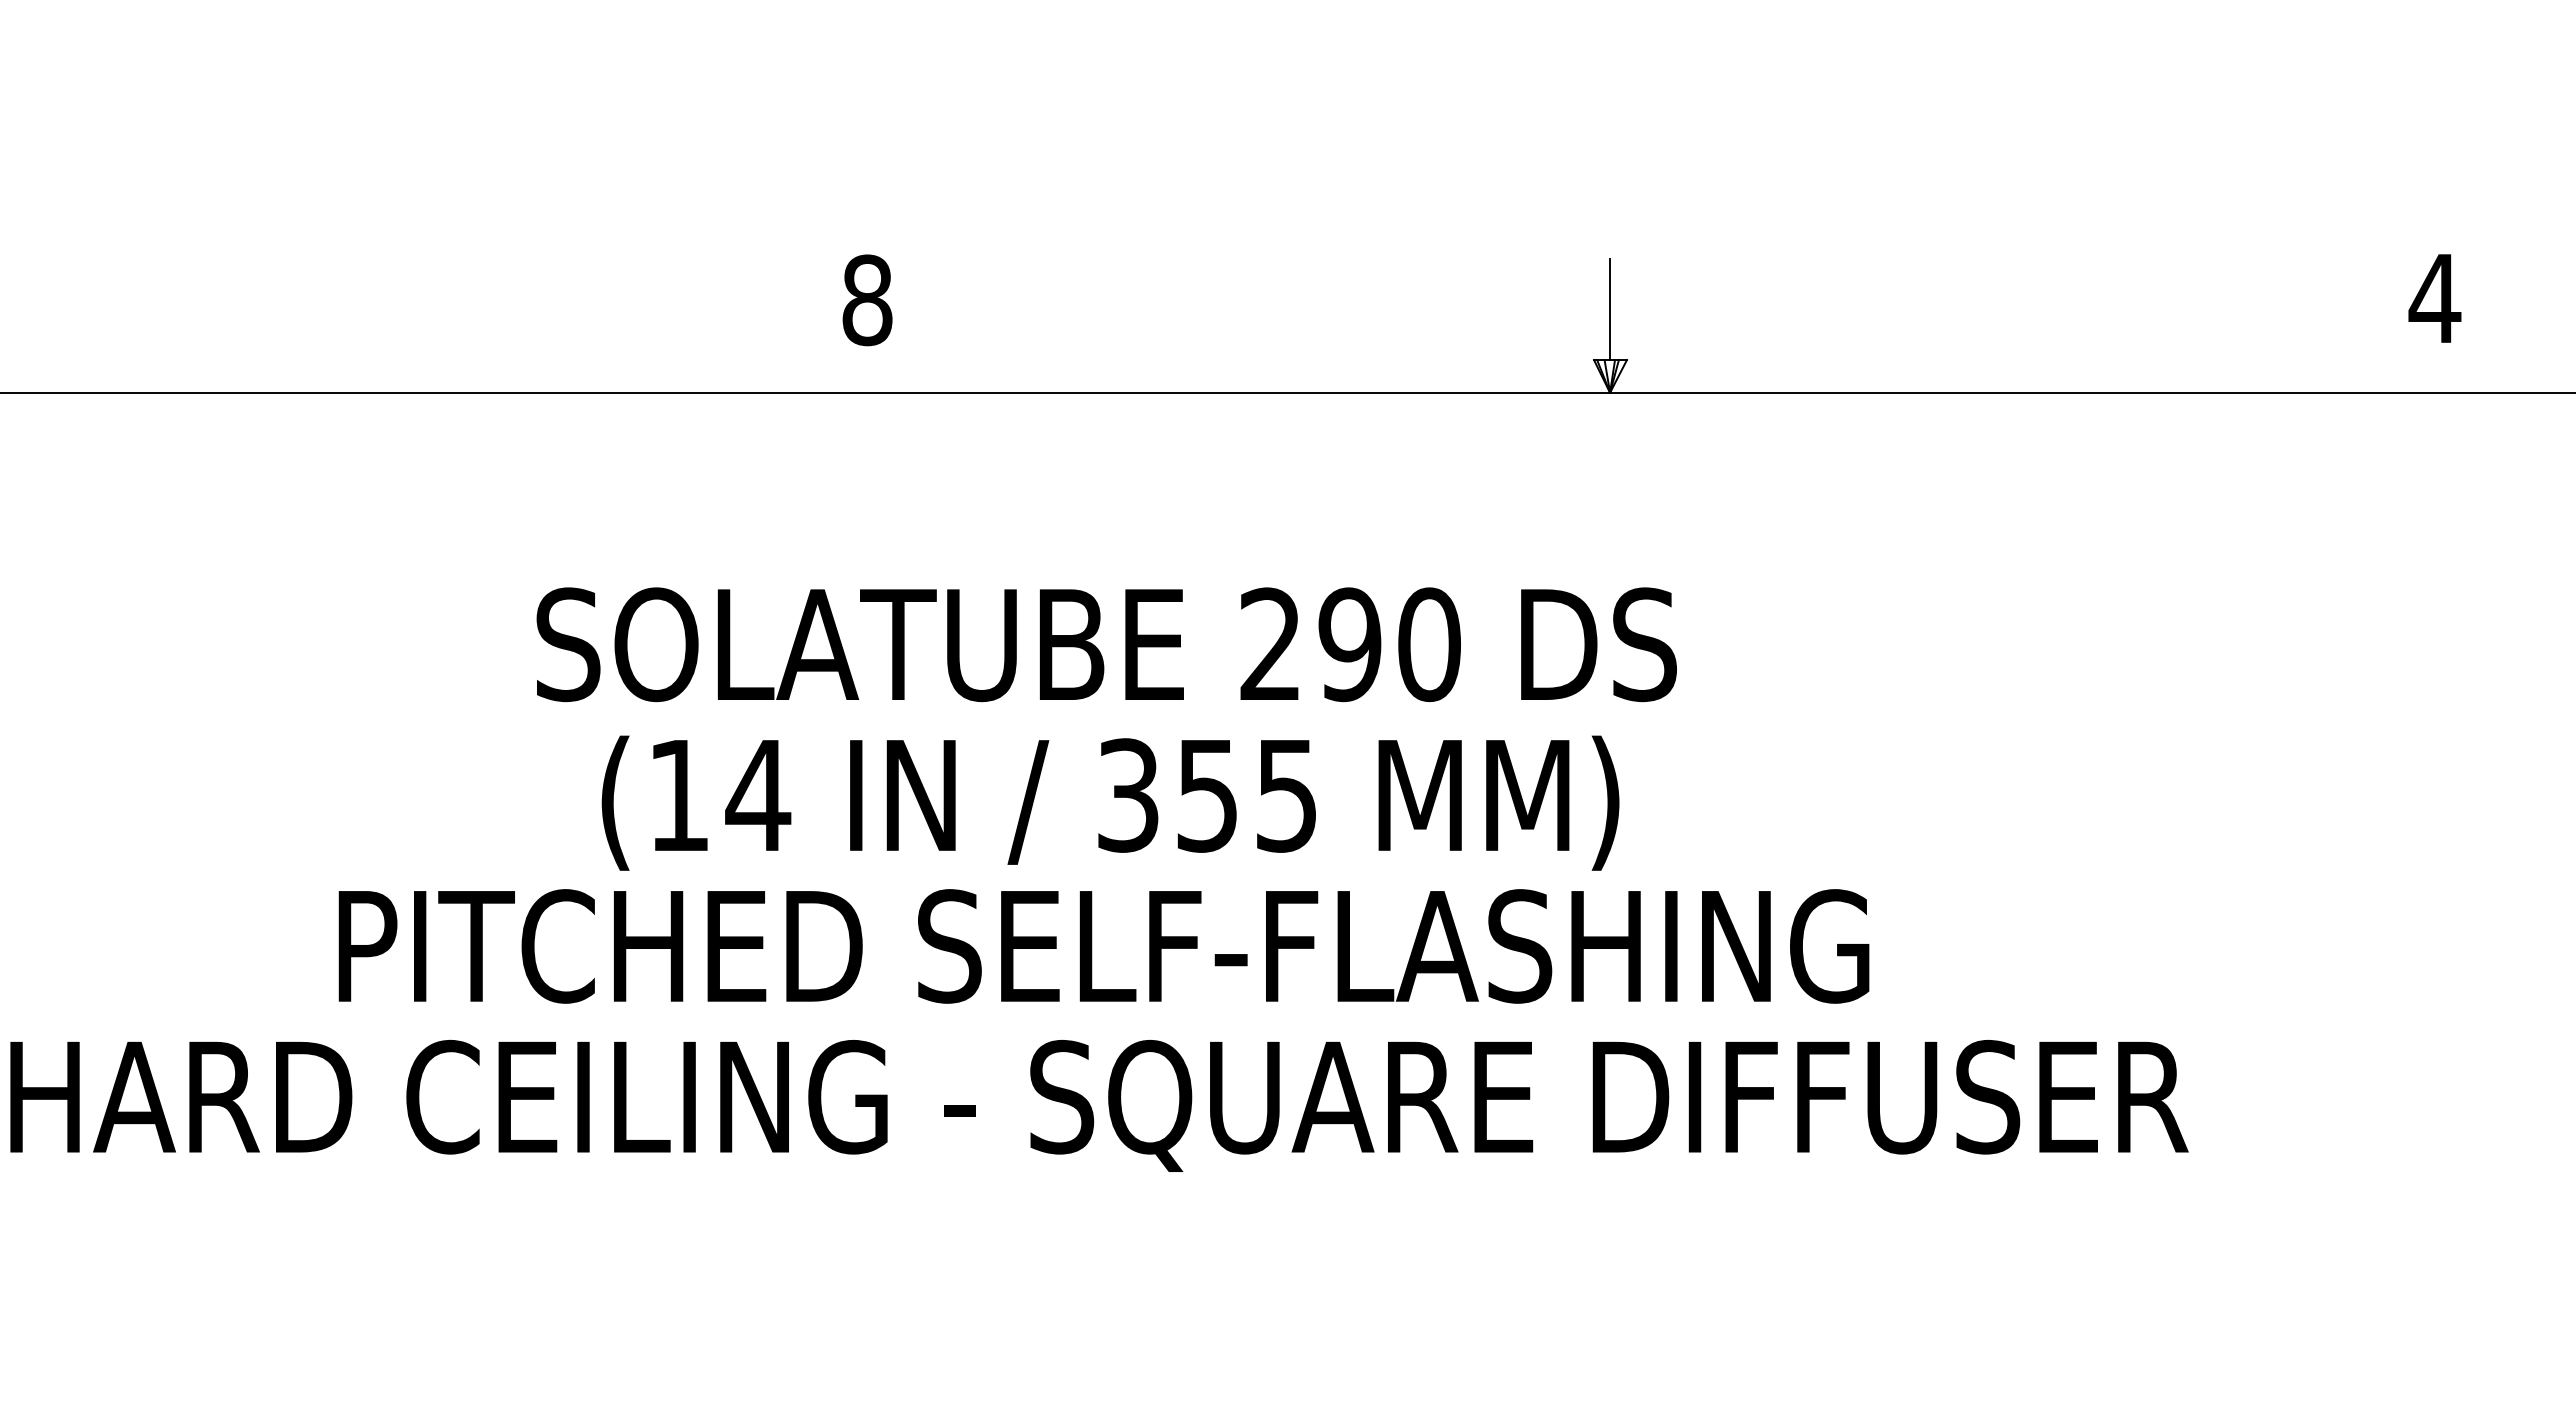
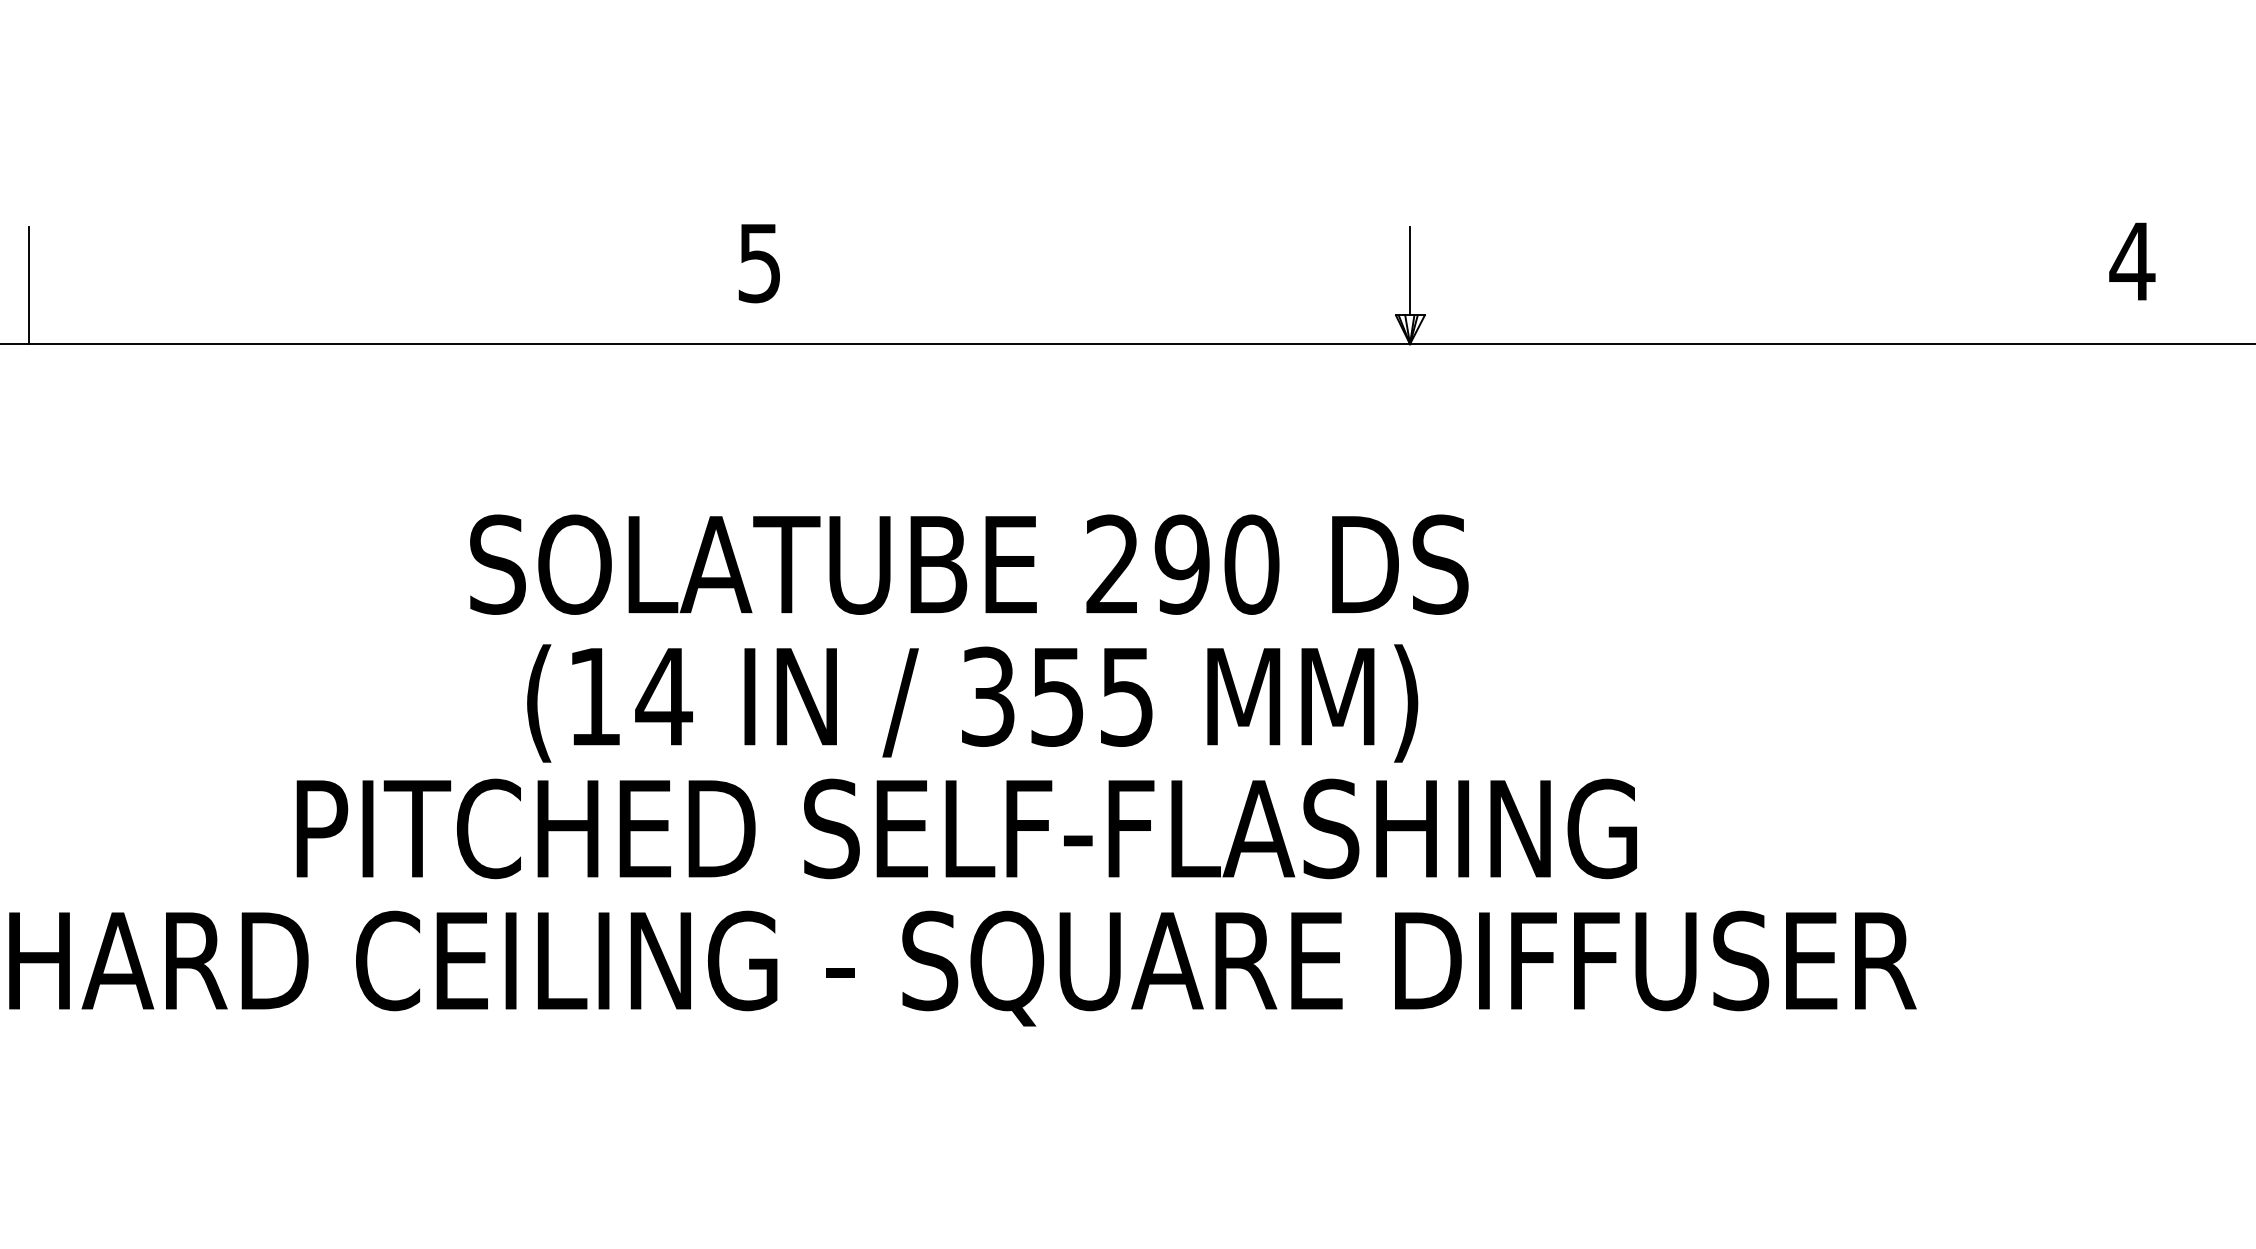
text: (867, 300) -> (759, 263), 8 -> 5
line: (33, 325) -> (29, 285), added

